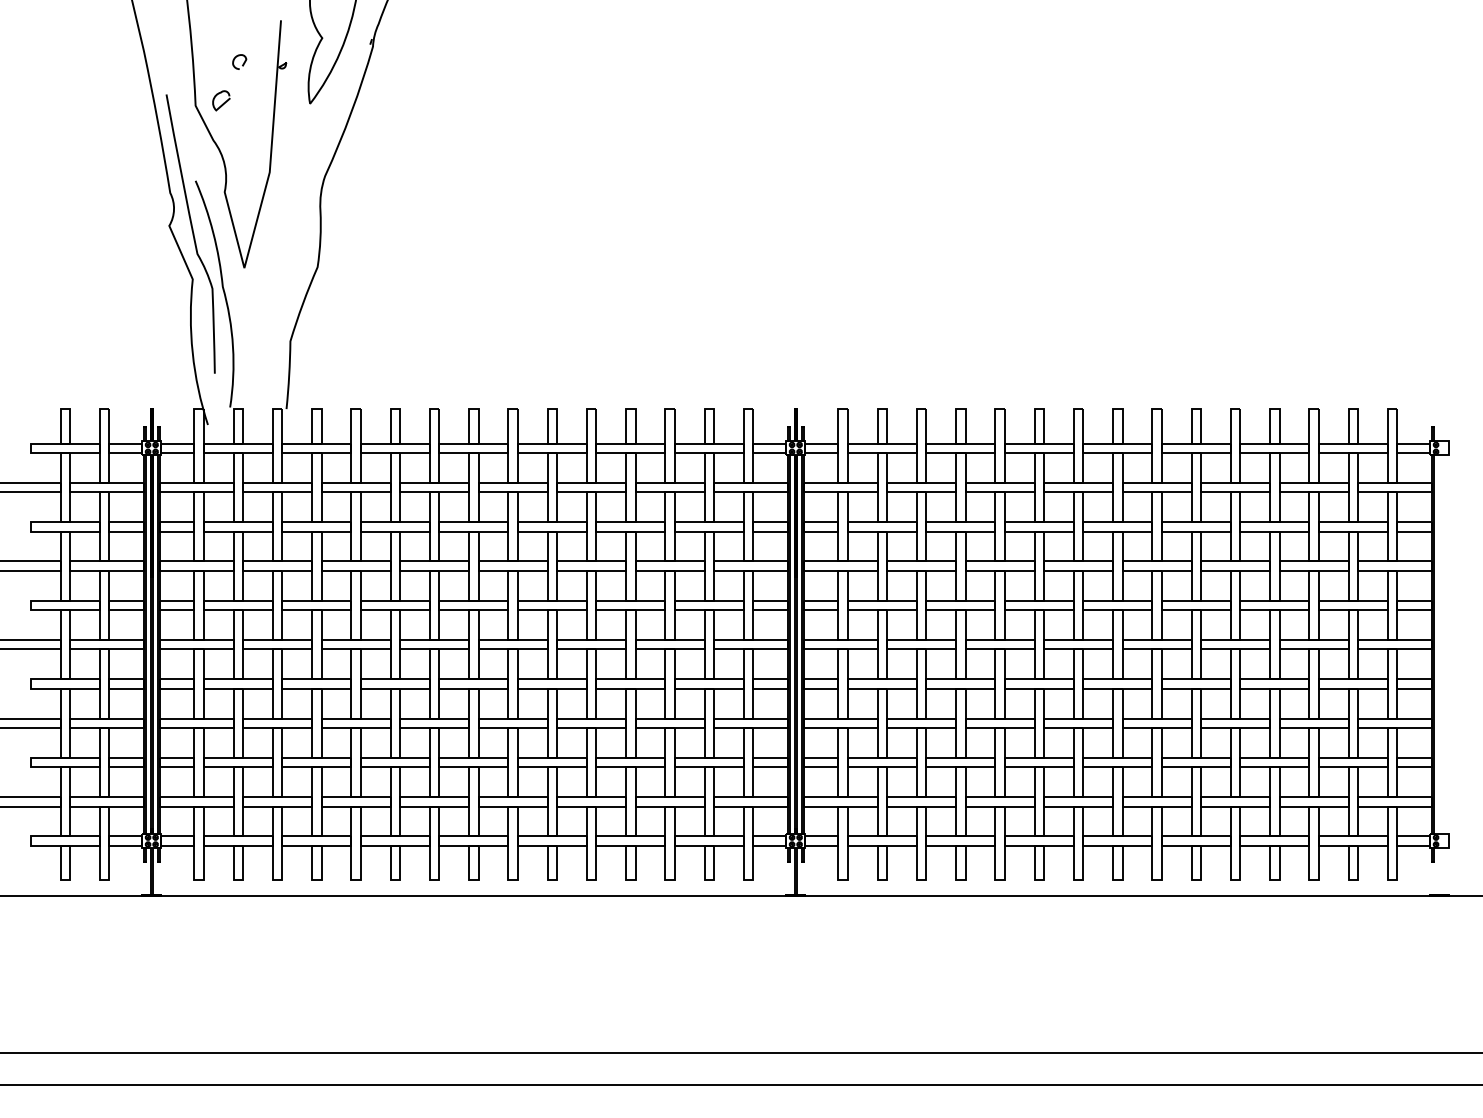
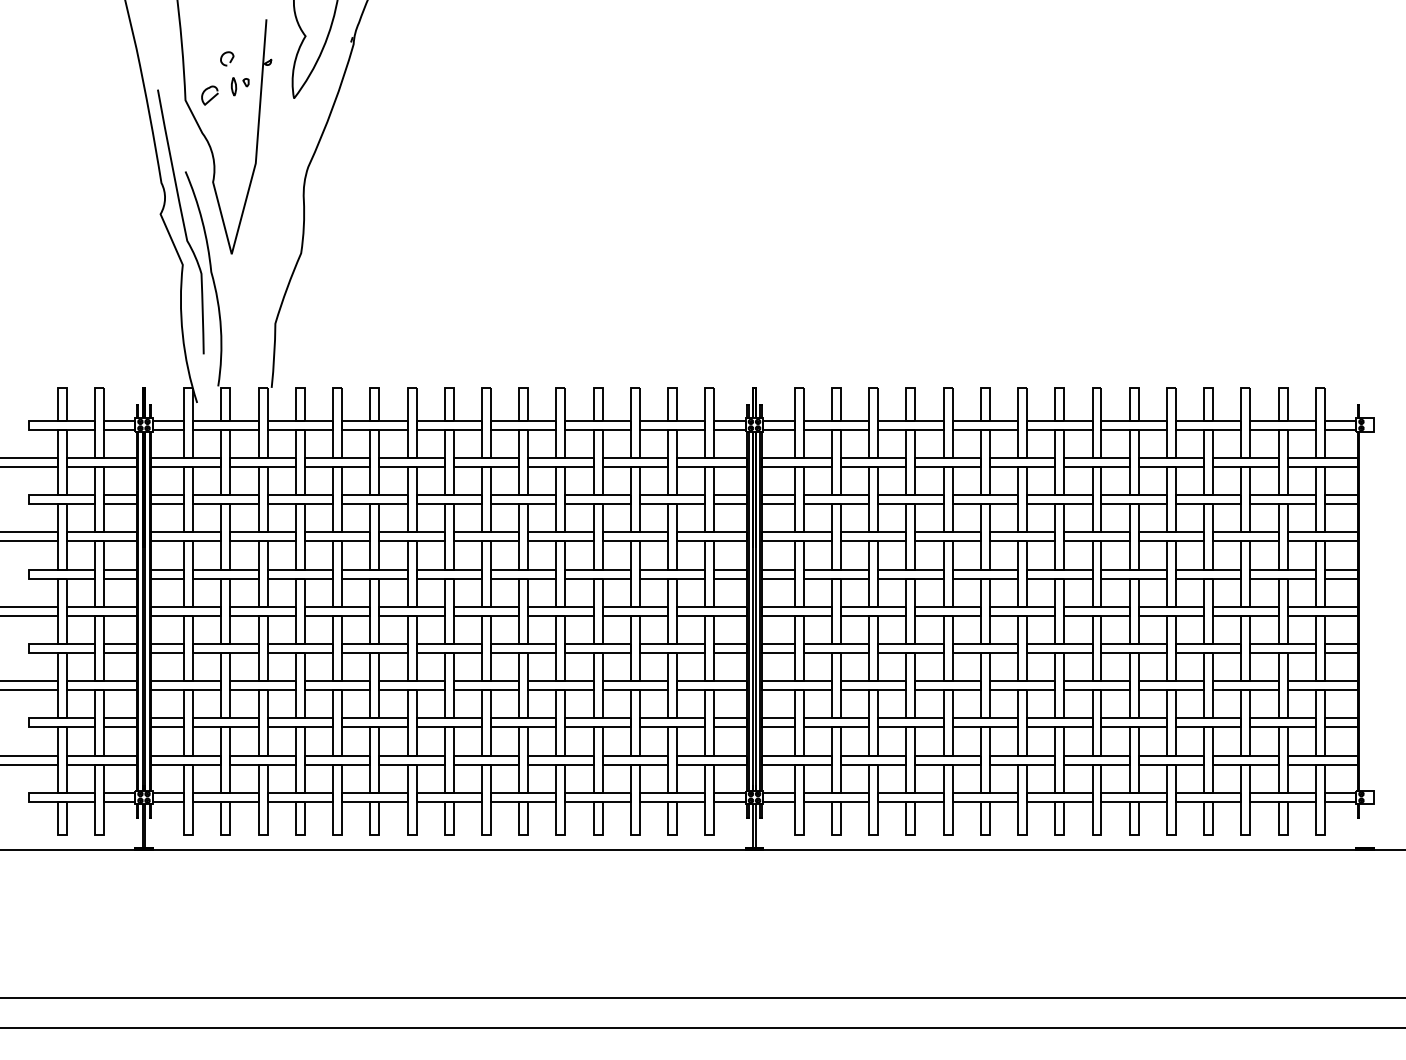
part: (253, 91) -> (240, 86), added

